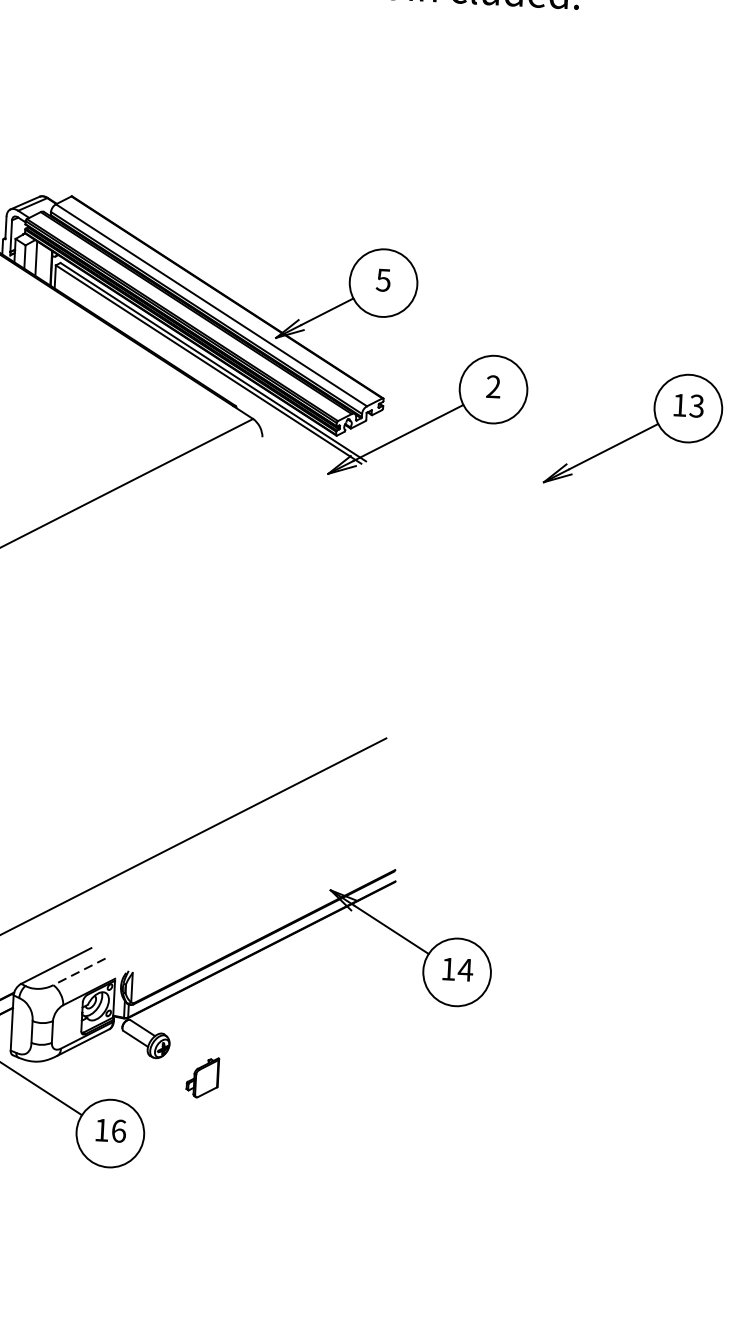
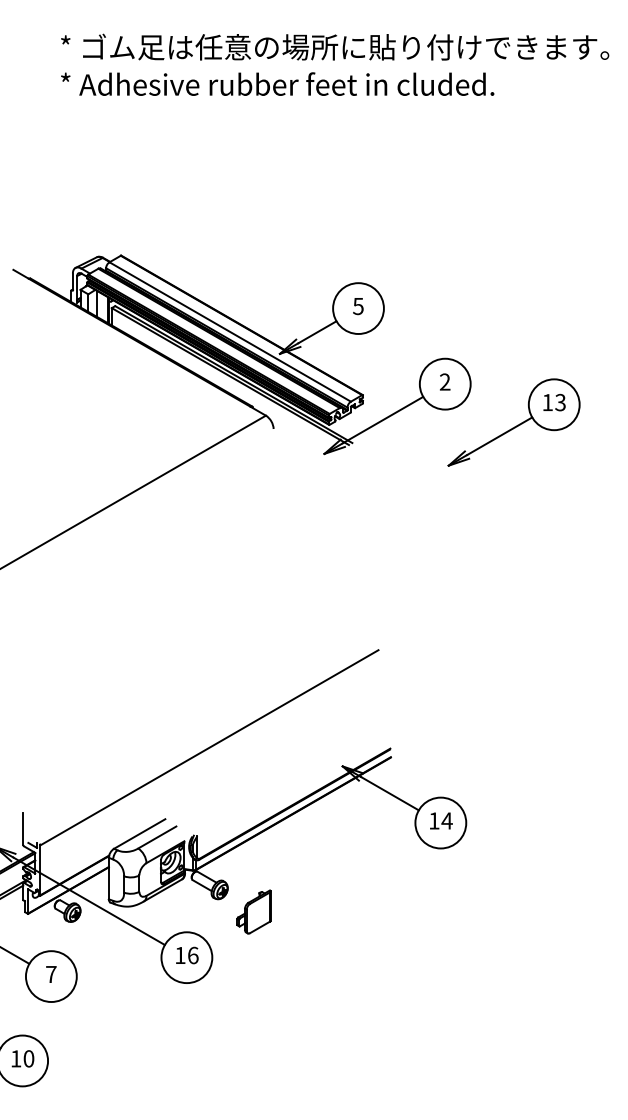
part: (633, 429) -> (513, 422), moved
line: (78, 971) -> (156, 837), dashed -> solid
part: (202, 1076) -> (253, 911), size x1.43

